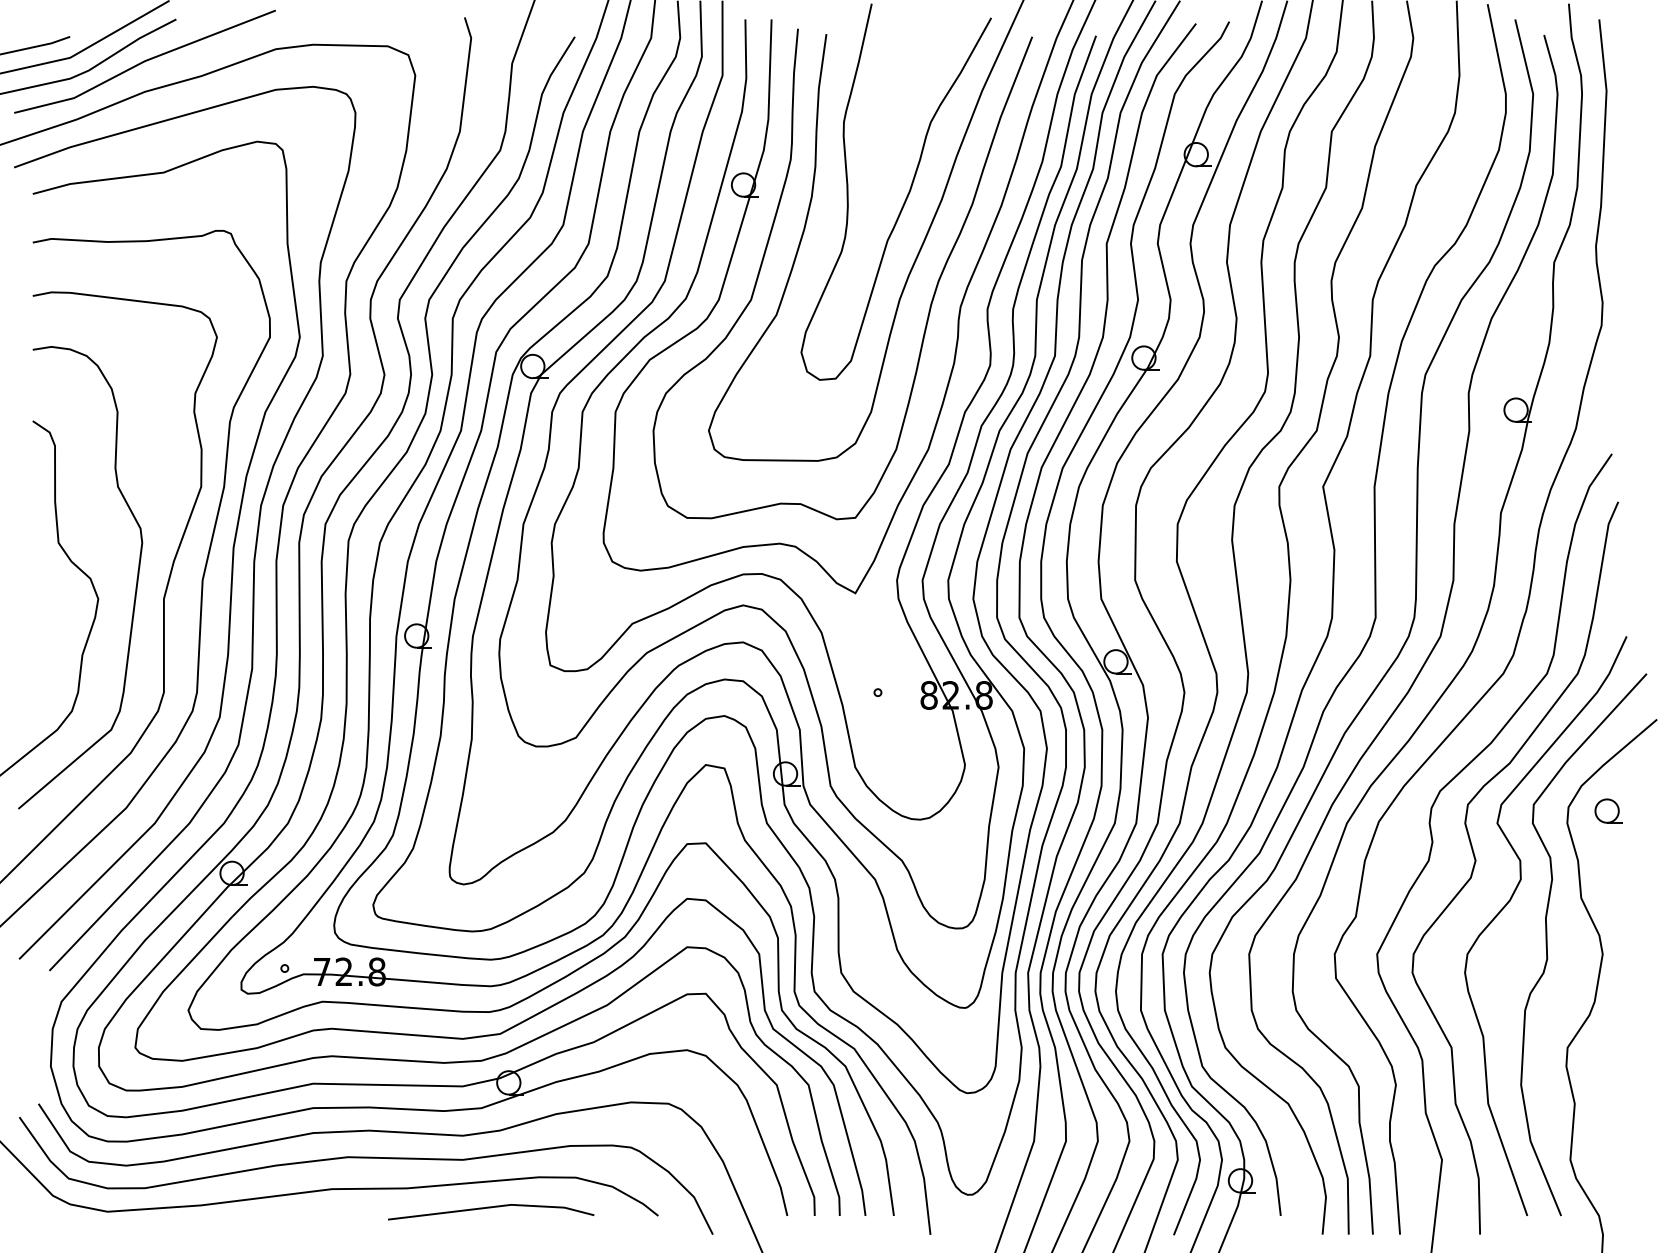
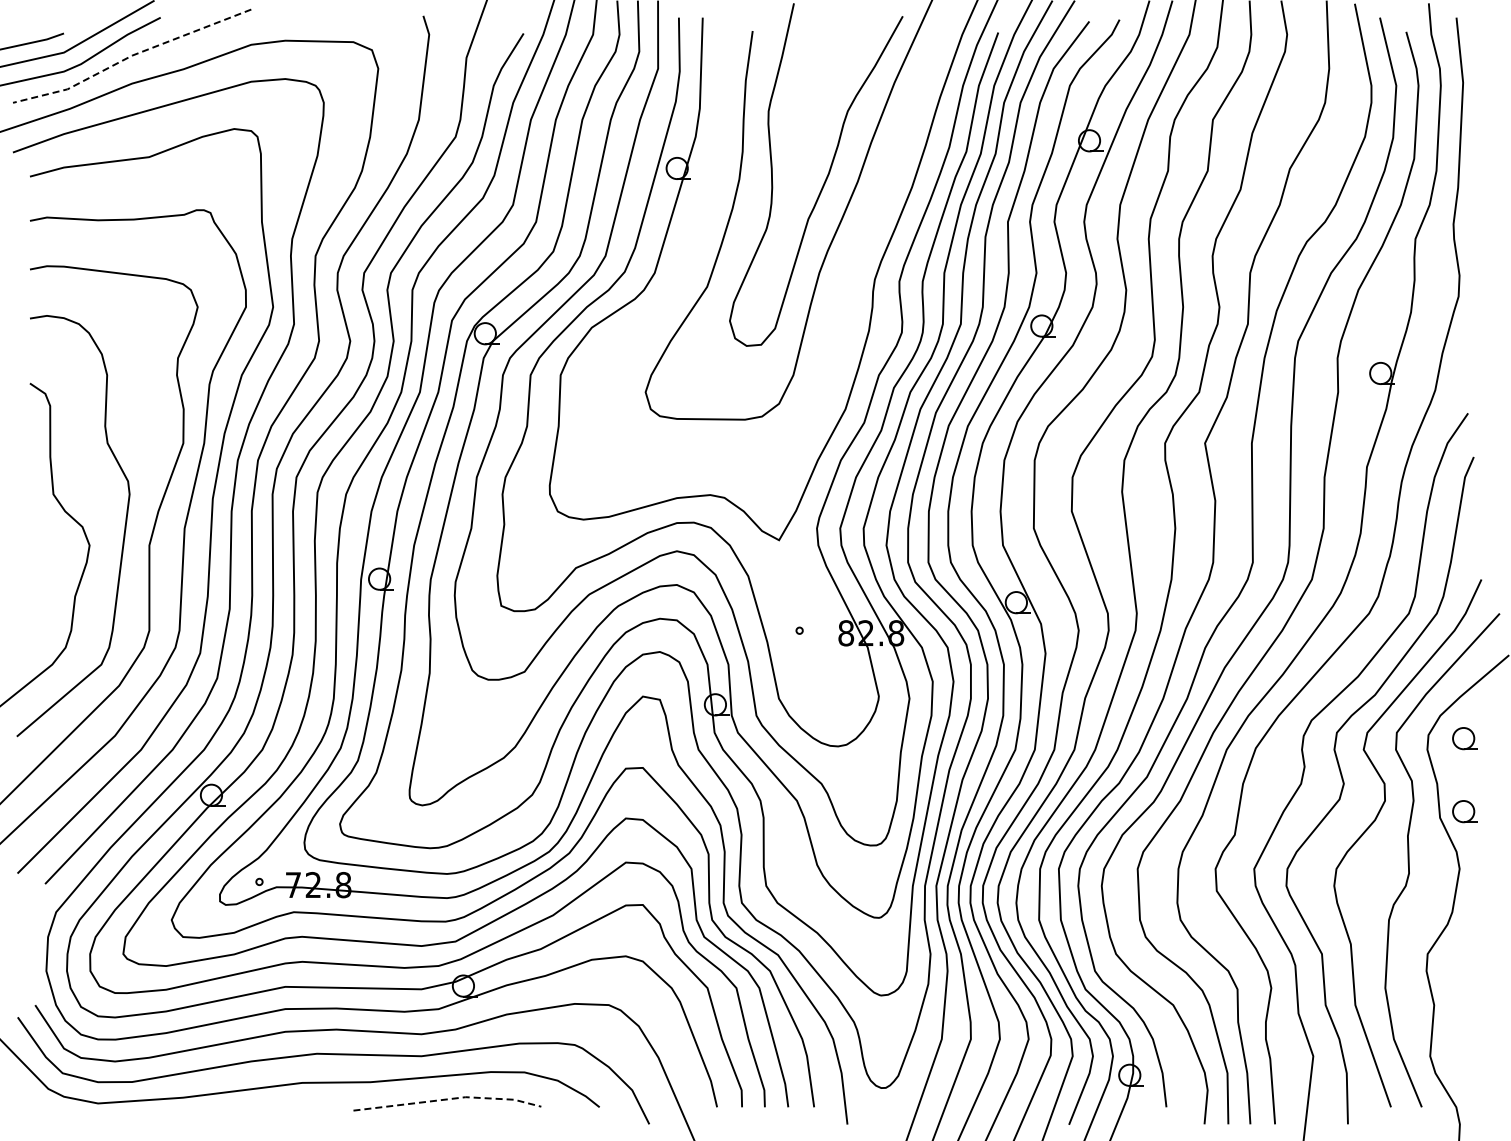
line: (144, 62) -> (131, 56), solid -> dashed
curve: (765, 254) -> (697, 231), removed
part: (1608, 891) -> (1464, 811), added
line: (493, 1207) -> (449, 1099), solid -> dashed

